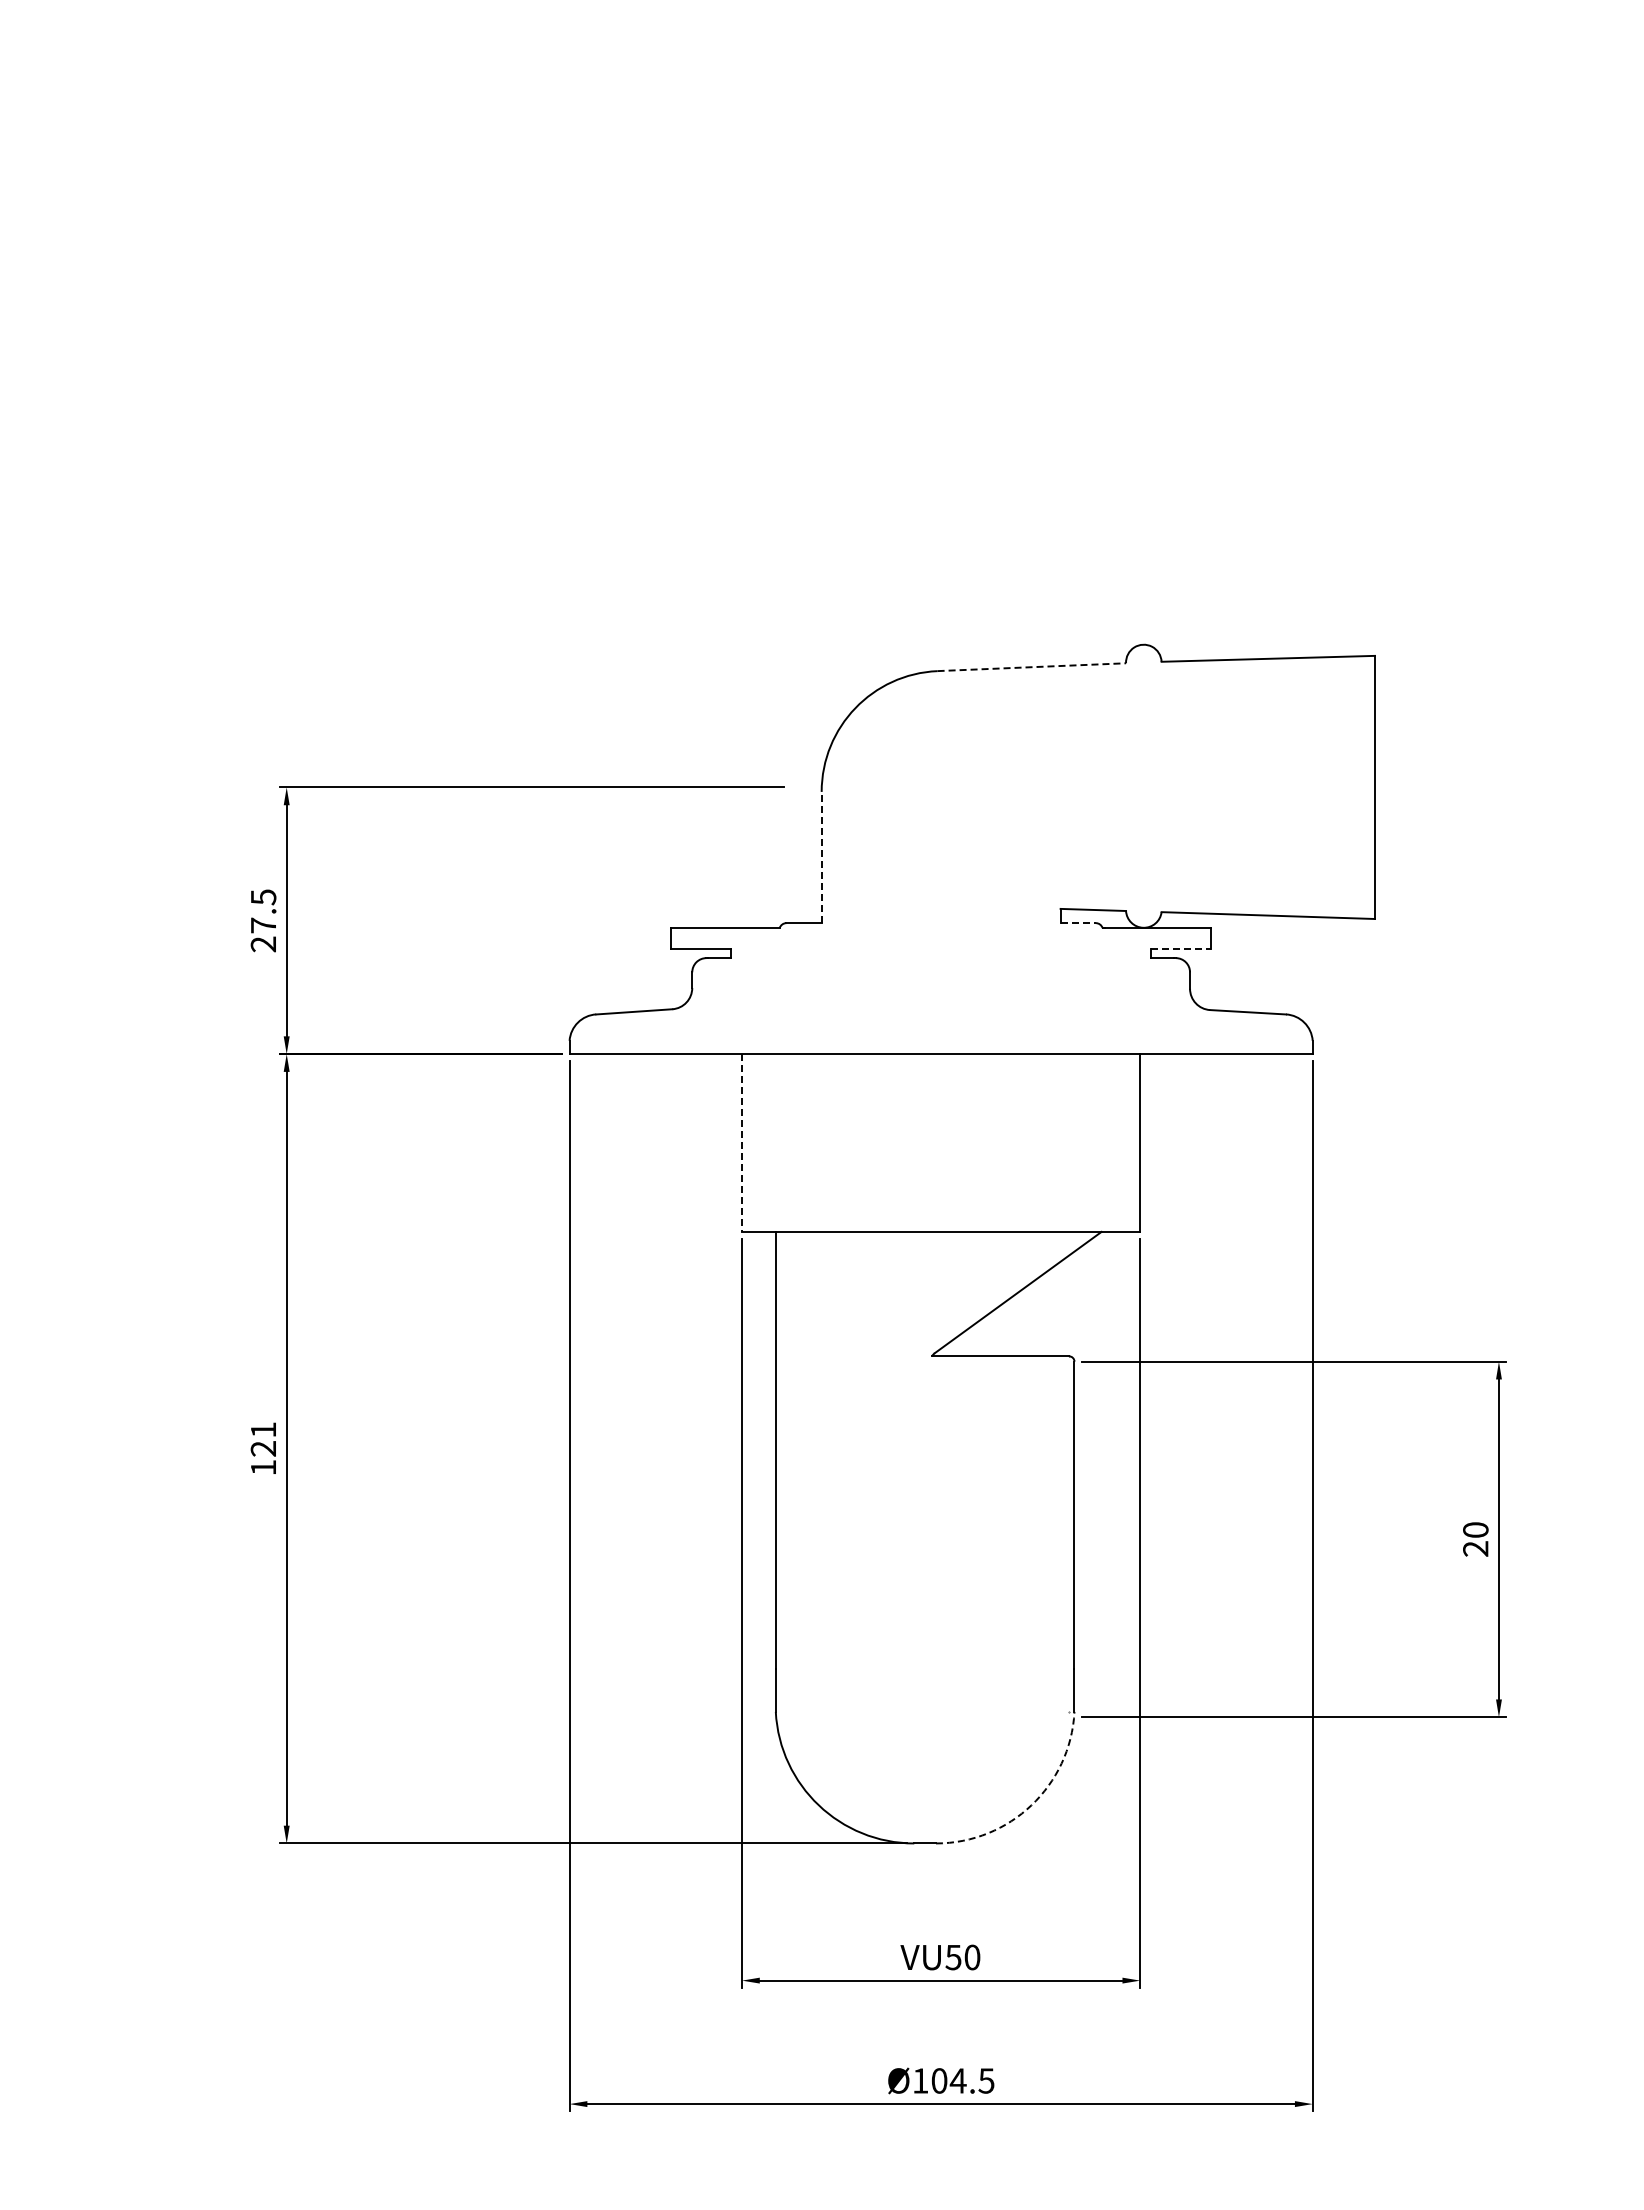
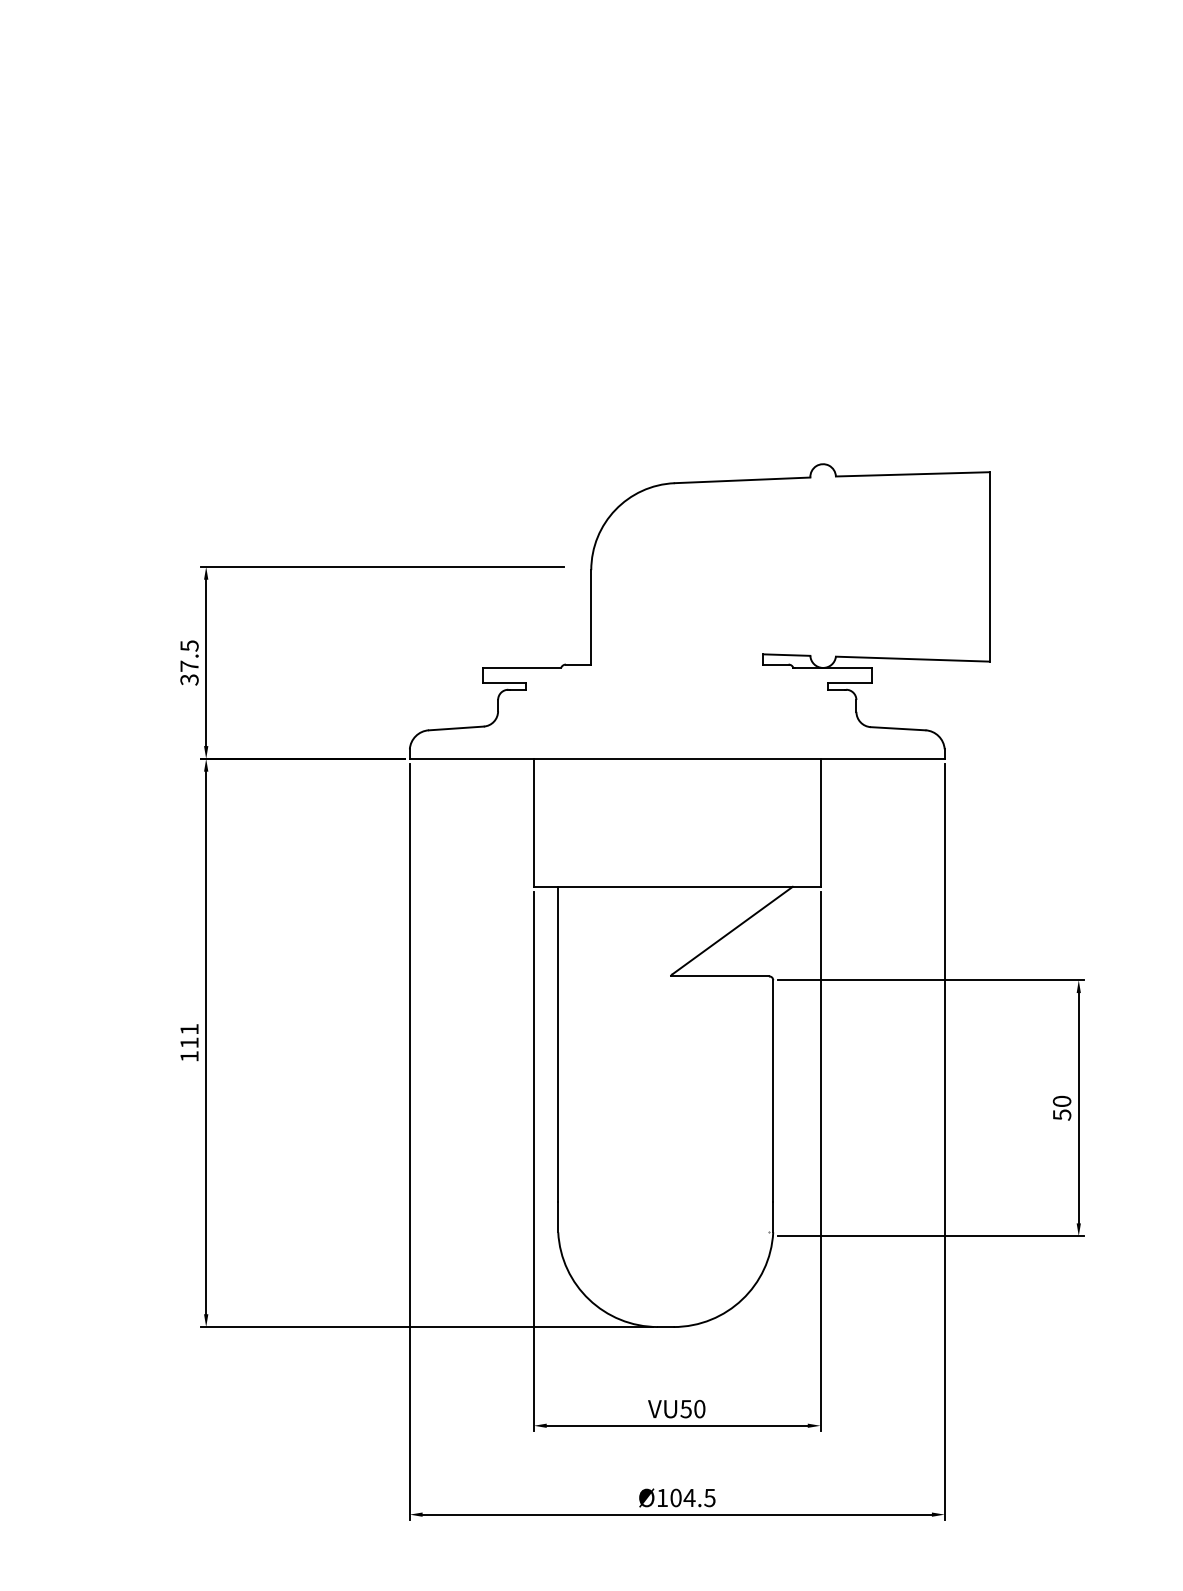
line: (1032, 667) -> (743, 480), dashed -> solid
line: (821, 857) -> (591, 617), dashed -> solid
line: (1078, 923) -> (776, 664), dashed -> solid
text: (263, 944) -> (189, 679), 27.5 -> 37.5
line: (1181, 949) -> (850, 683), dashed -> solid
line: (742, 1143) -> (534, 823), dashed -> solid
text: (262, 1448) -> (188, 1042), 121 -> 111
text: (1475, 1549) -> (1061, 1115), 20 -> 50
arc: (1031, 1805) -> (742, 1299), dashed -> solid

